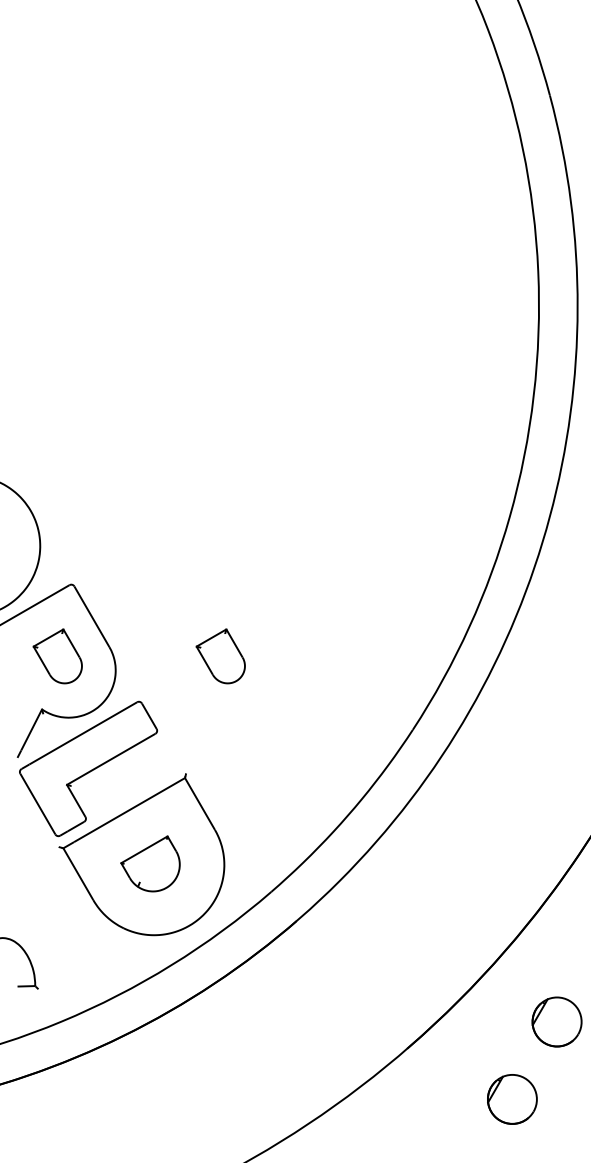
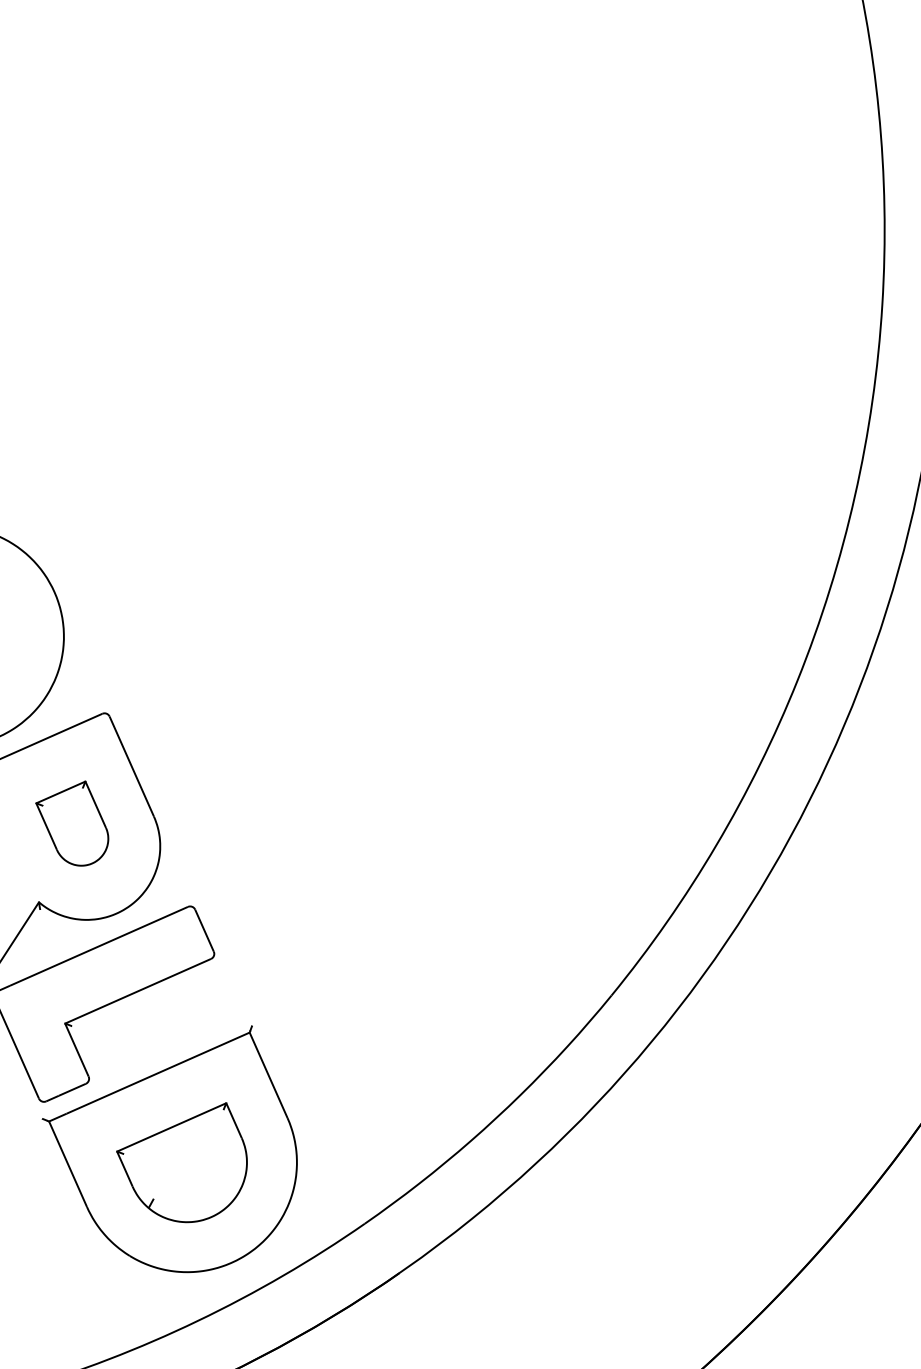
part: (220, 656) -> (324, 849), removed
part: (150, 863) -> (181, 1159), size x1.43

